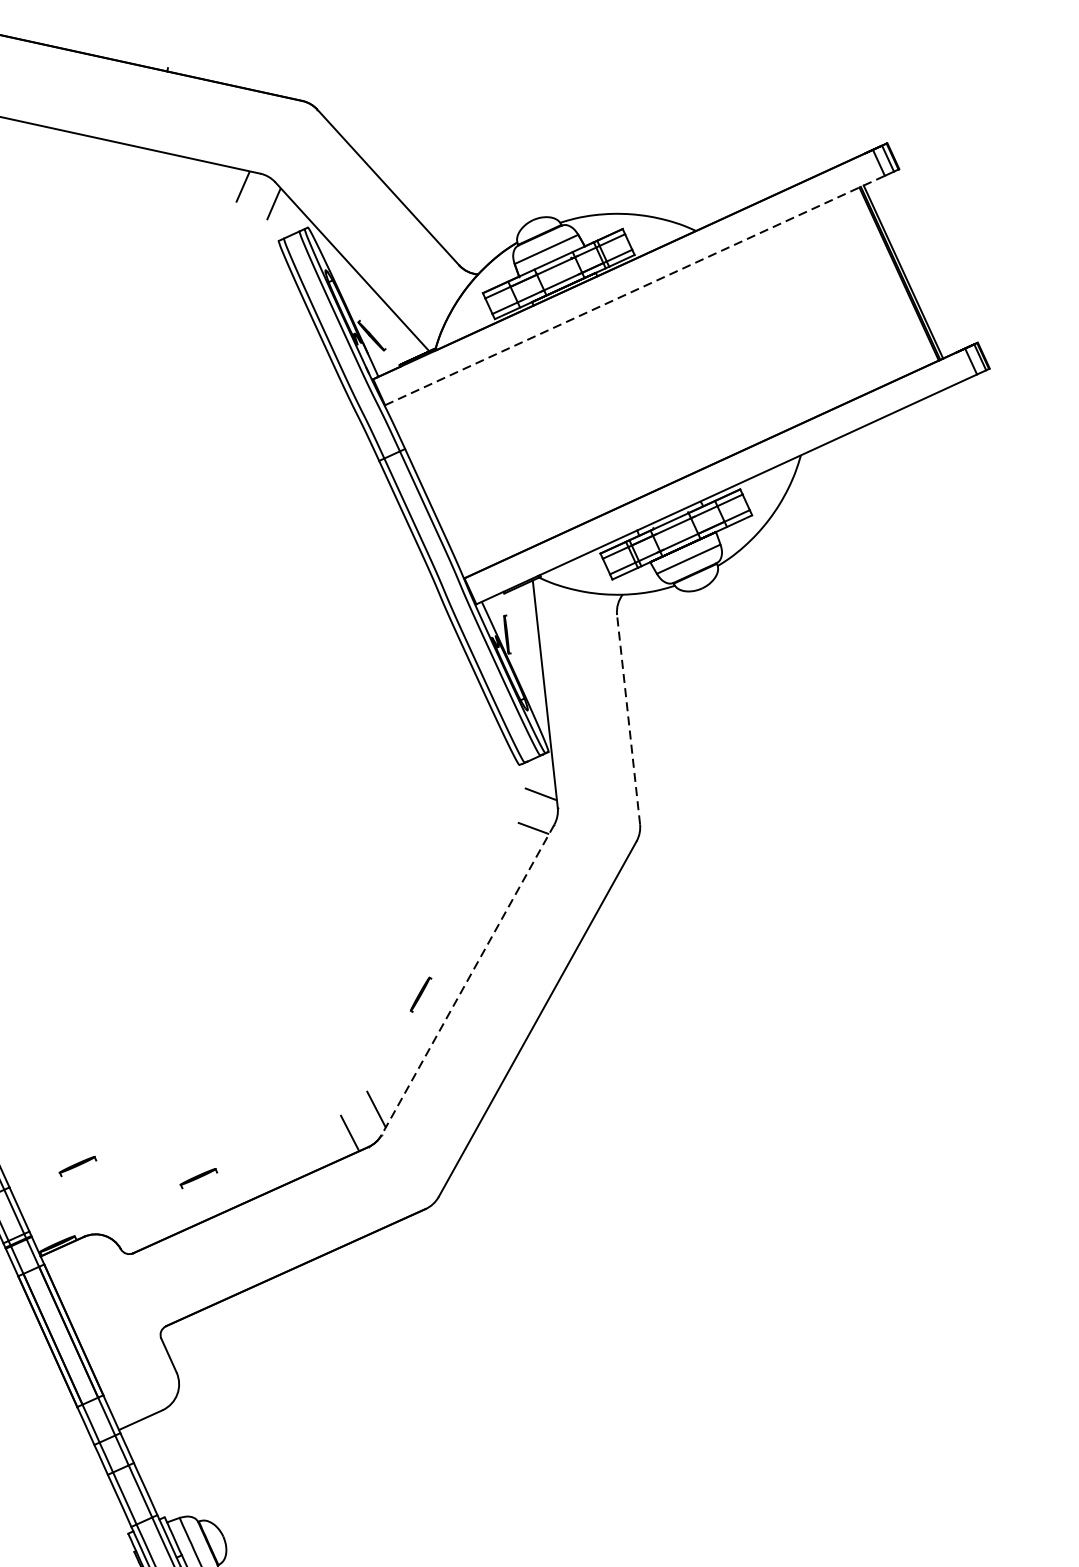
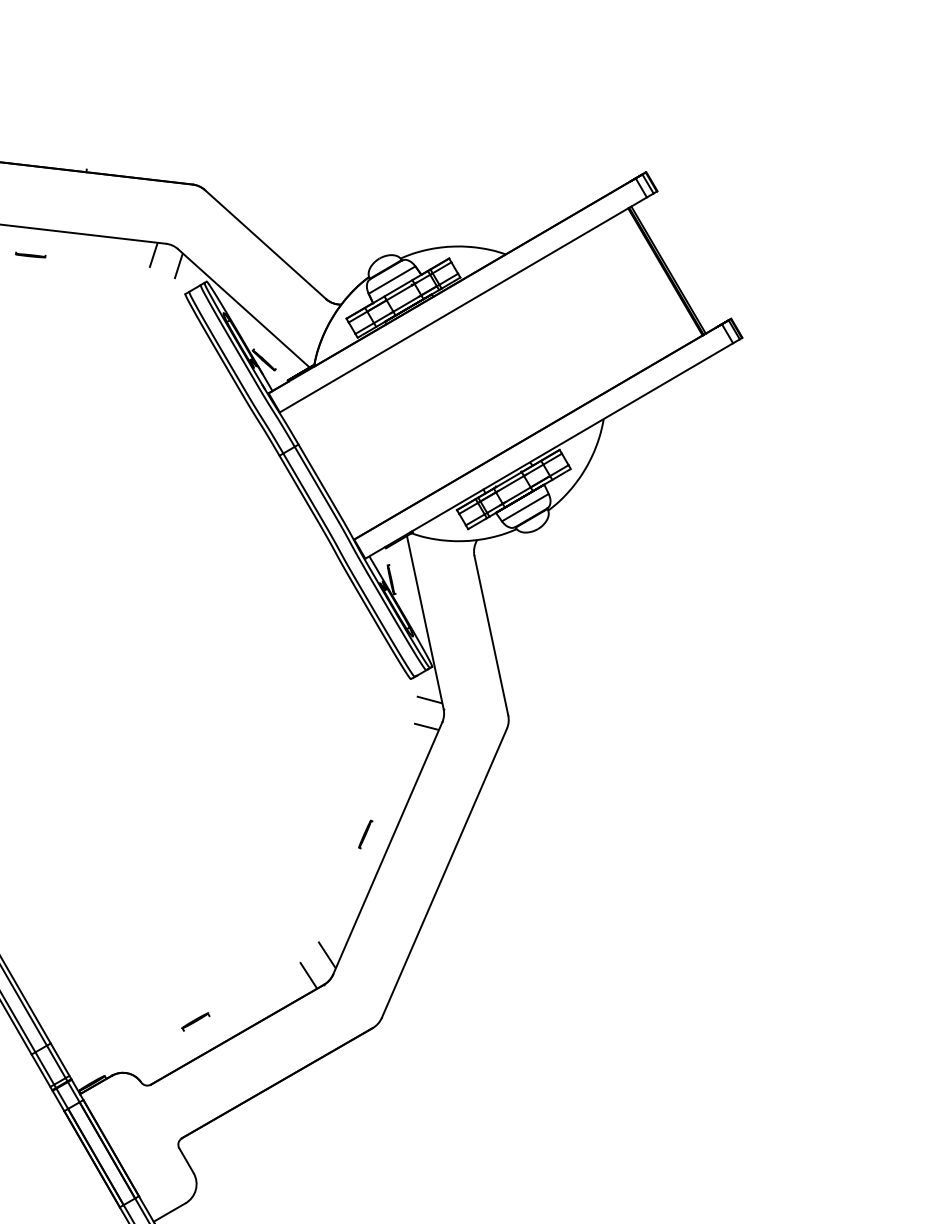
part: (84, 170) -> (30, 254), added
line: (635, 289) -> (463, 304), dashed -> solid
line: (628, 719) -> (491, 635), dashed -> solid
line: (467, 979) -> (387, 848), dashed -> solid
line: (420, 994) -> (365, 834), moved
part: (77, 1165) -> (101, 1021), removed

